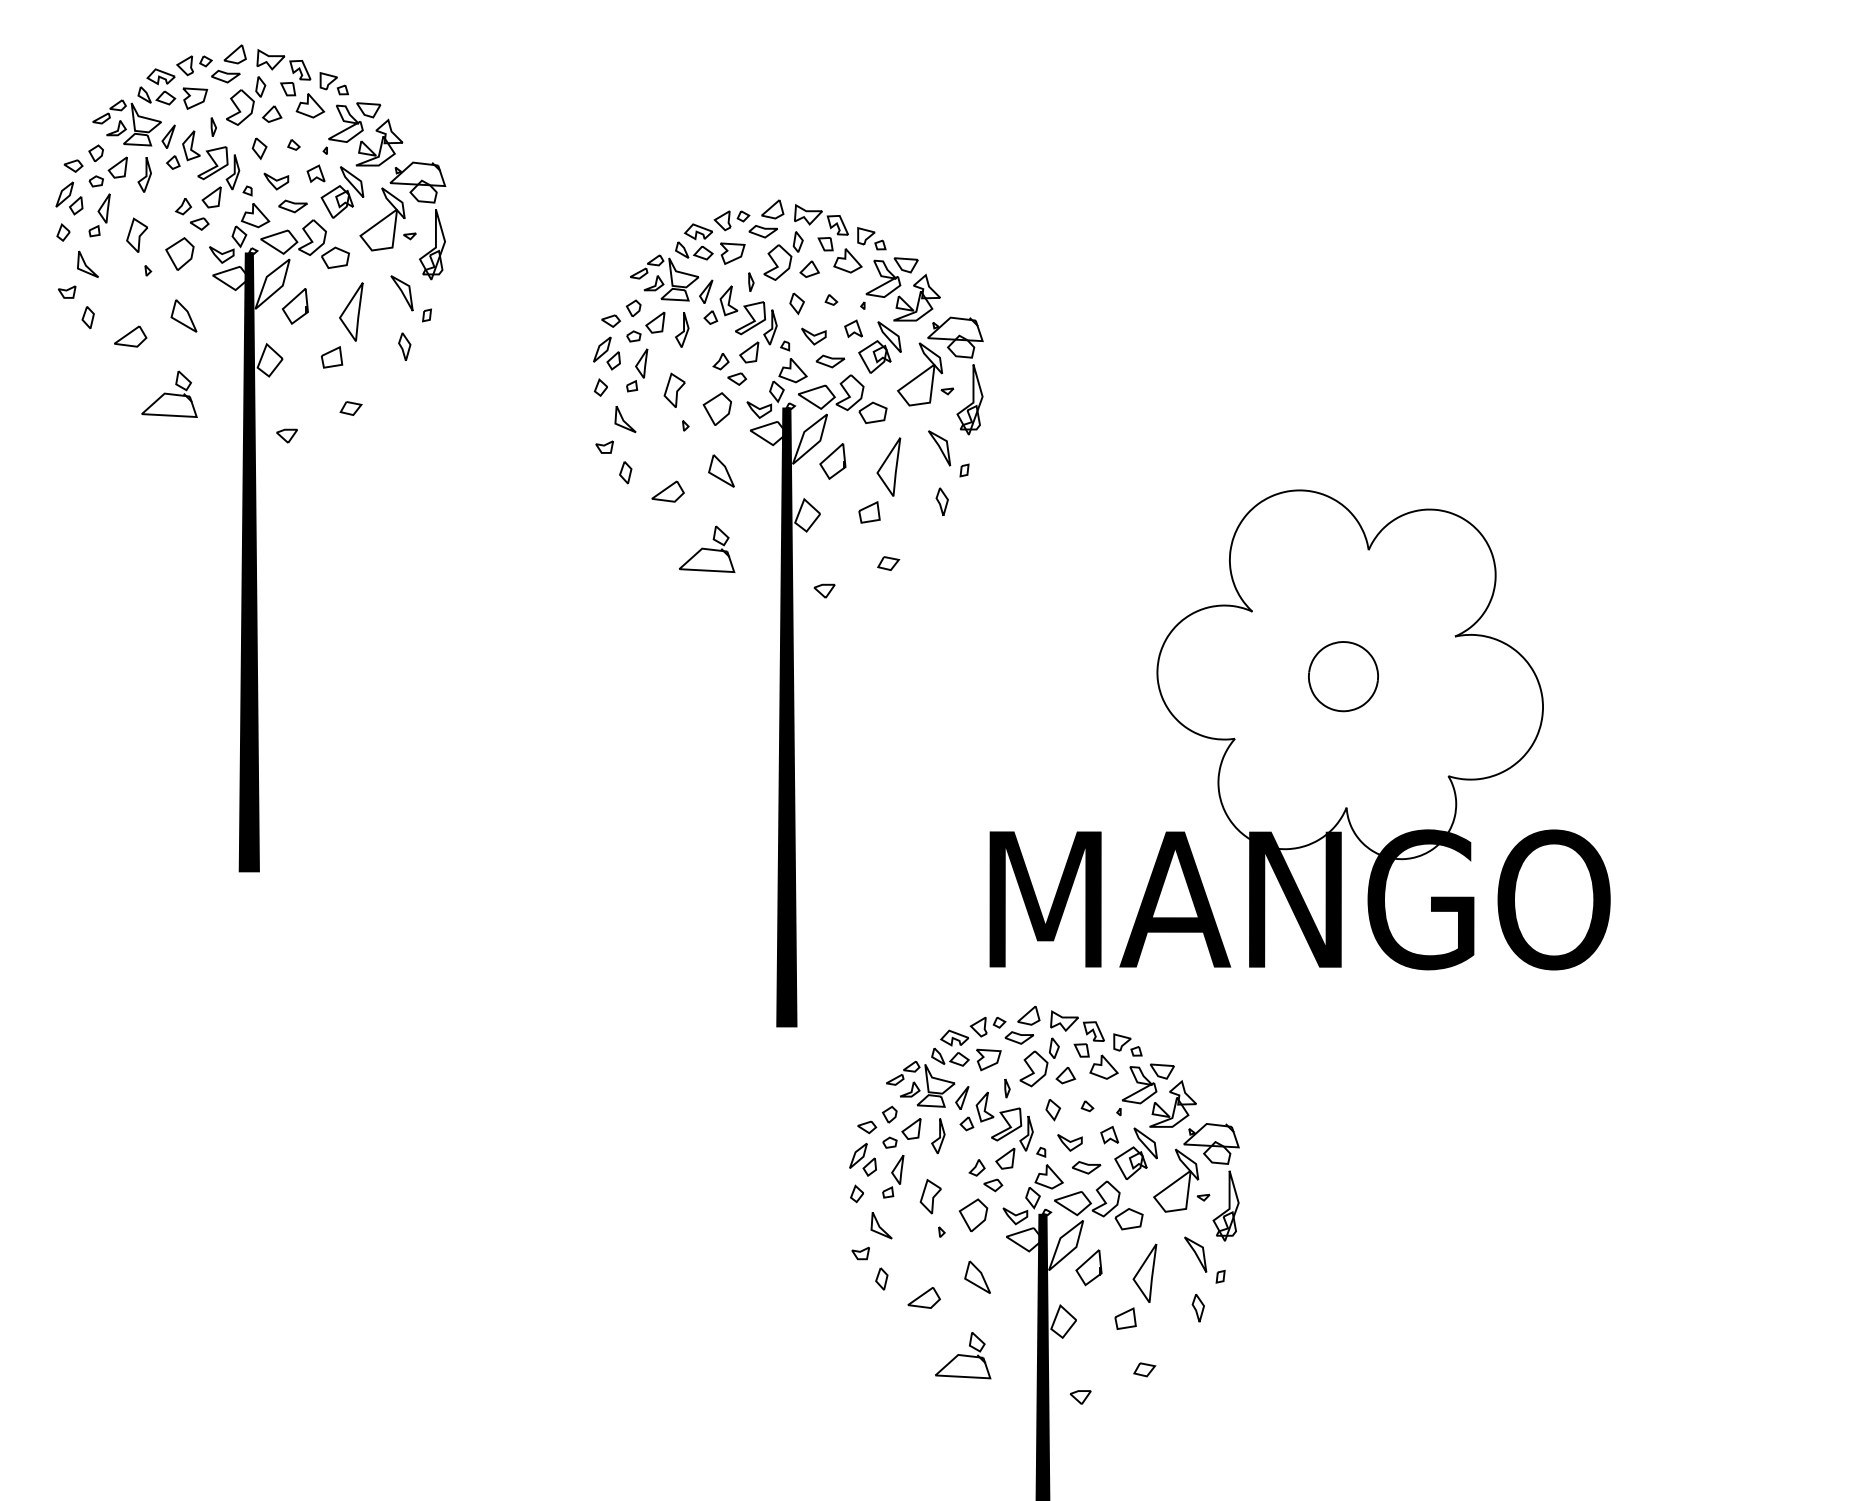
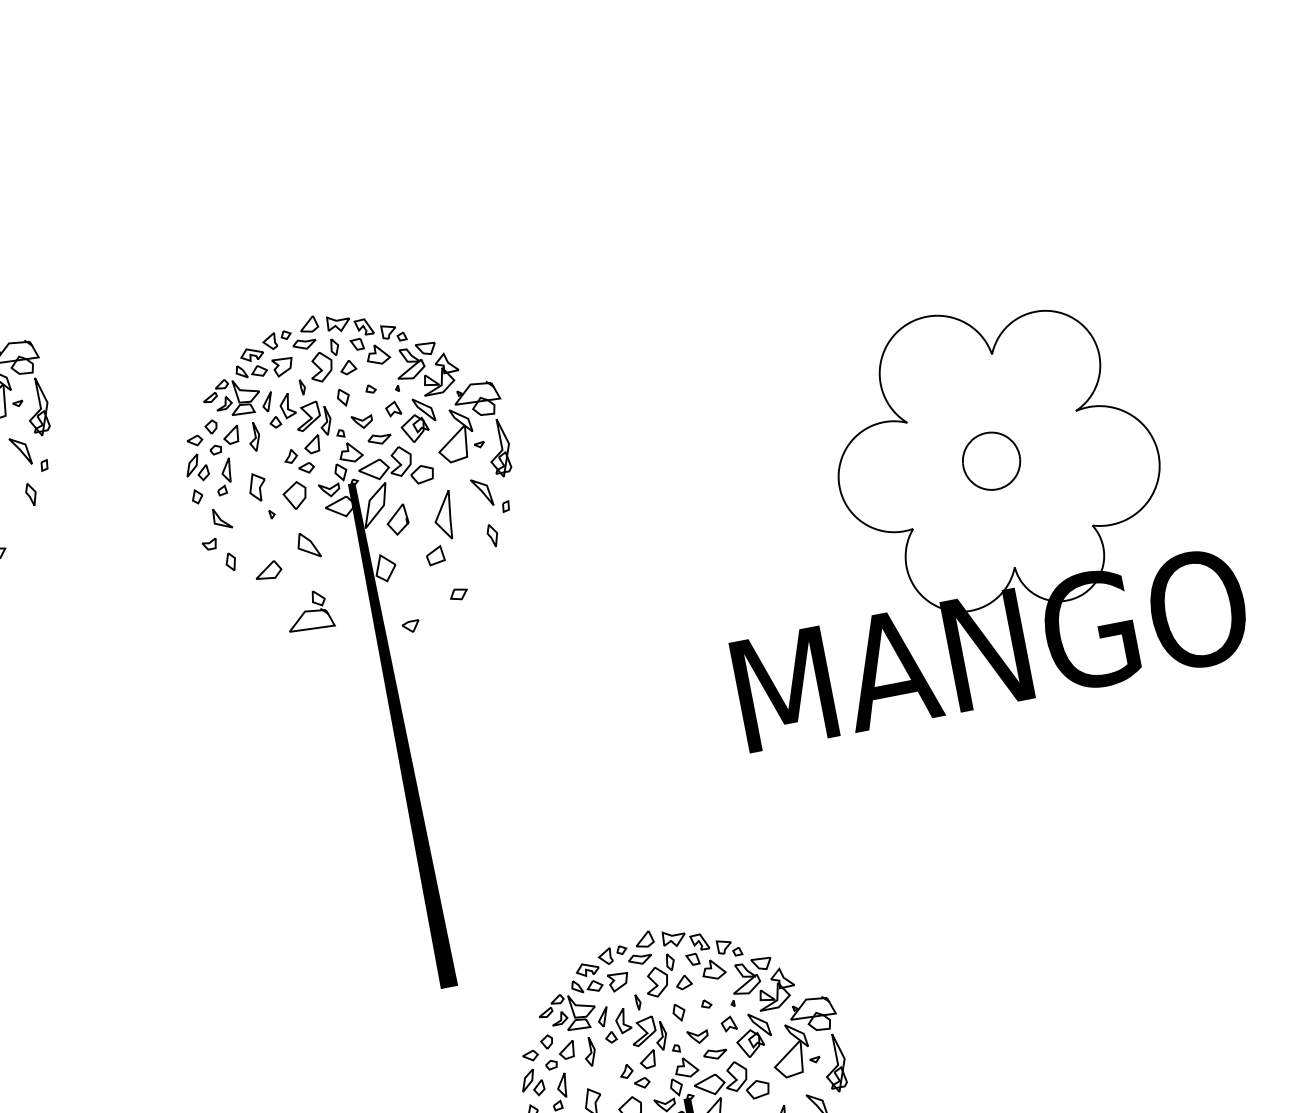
part: (1299, 729) -> (964, 511), moved

